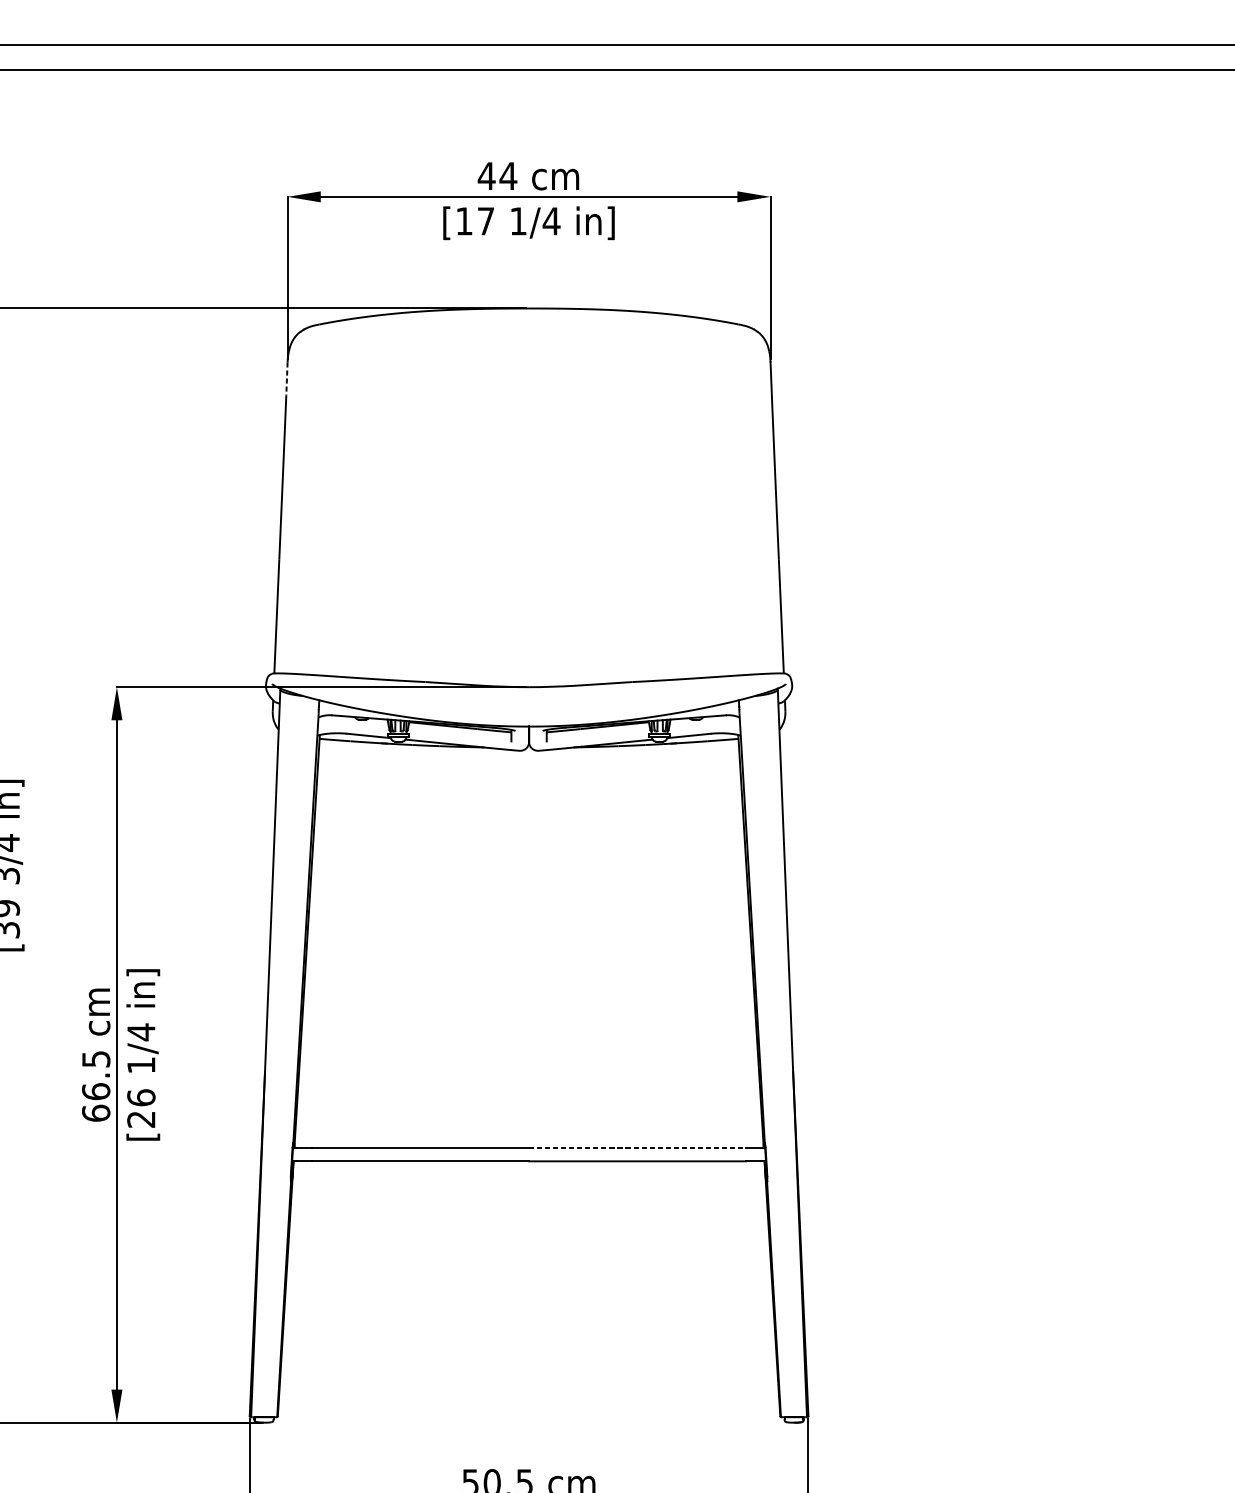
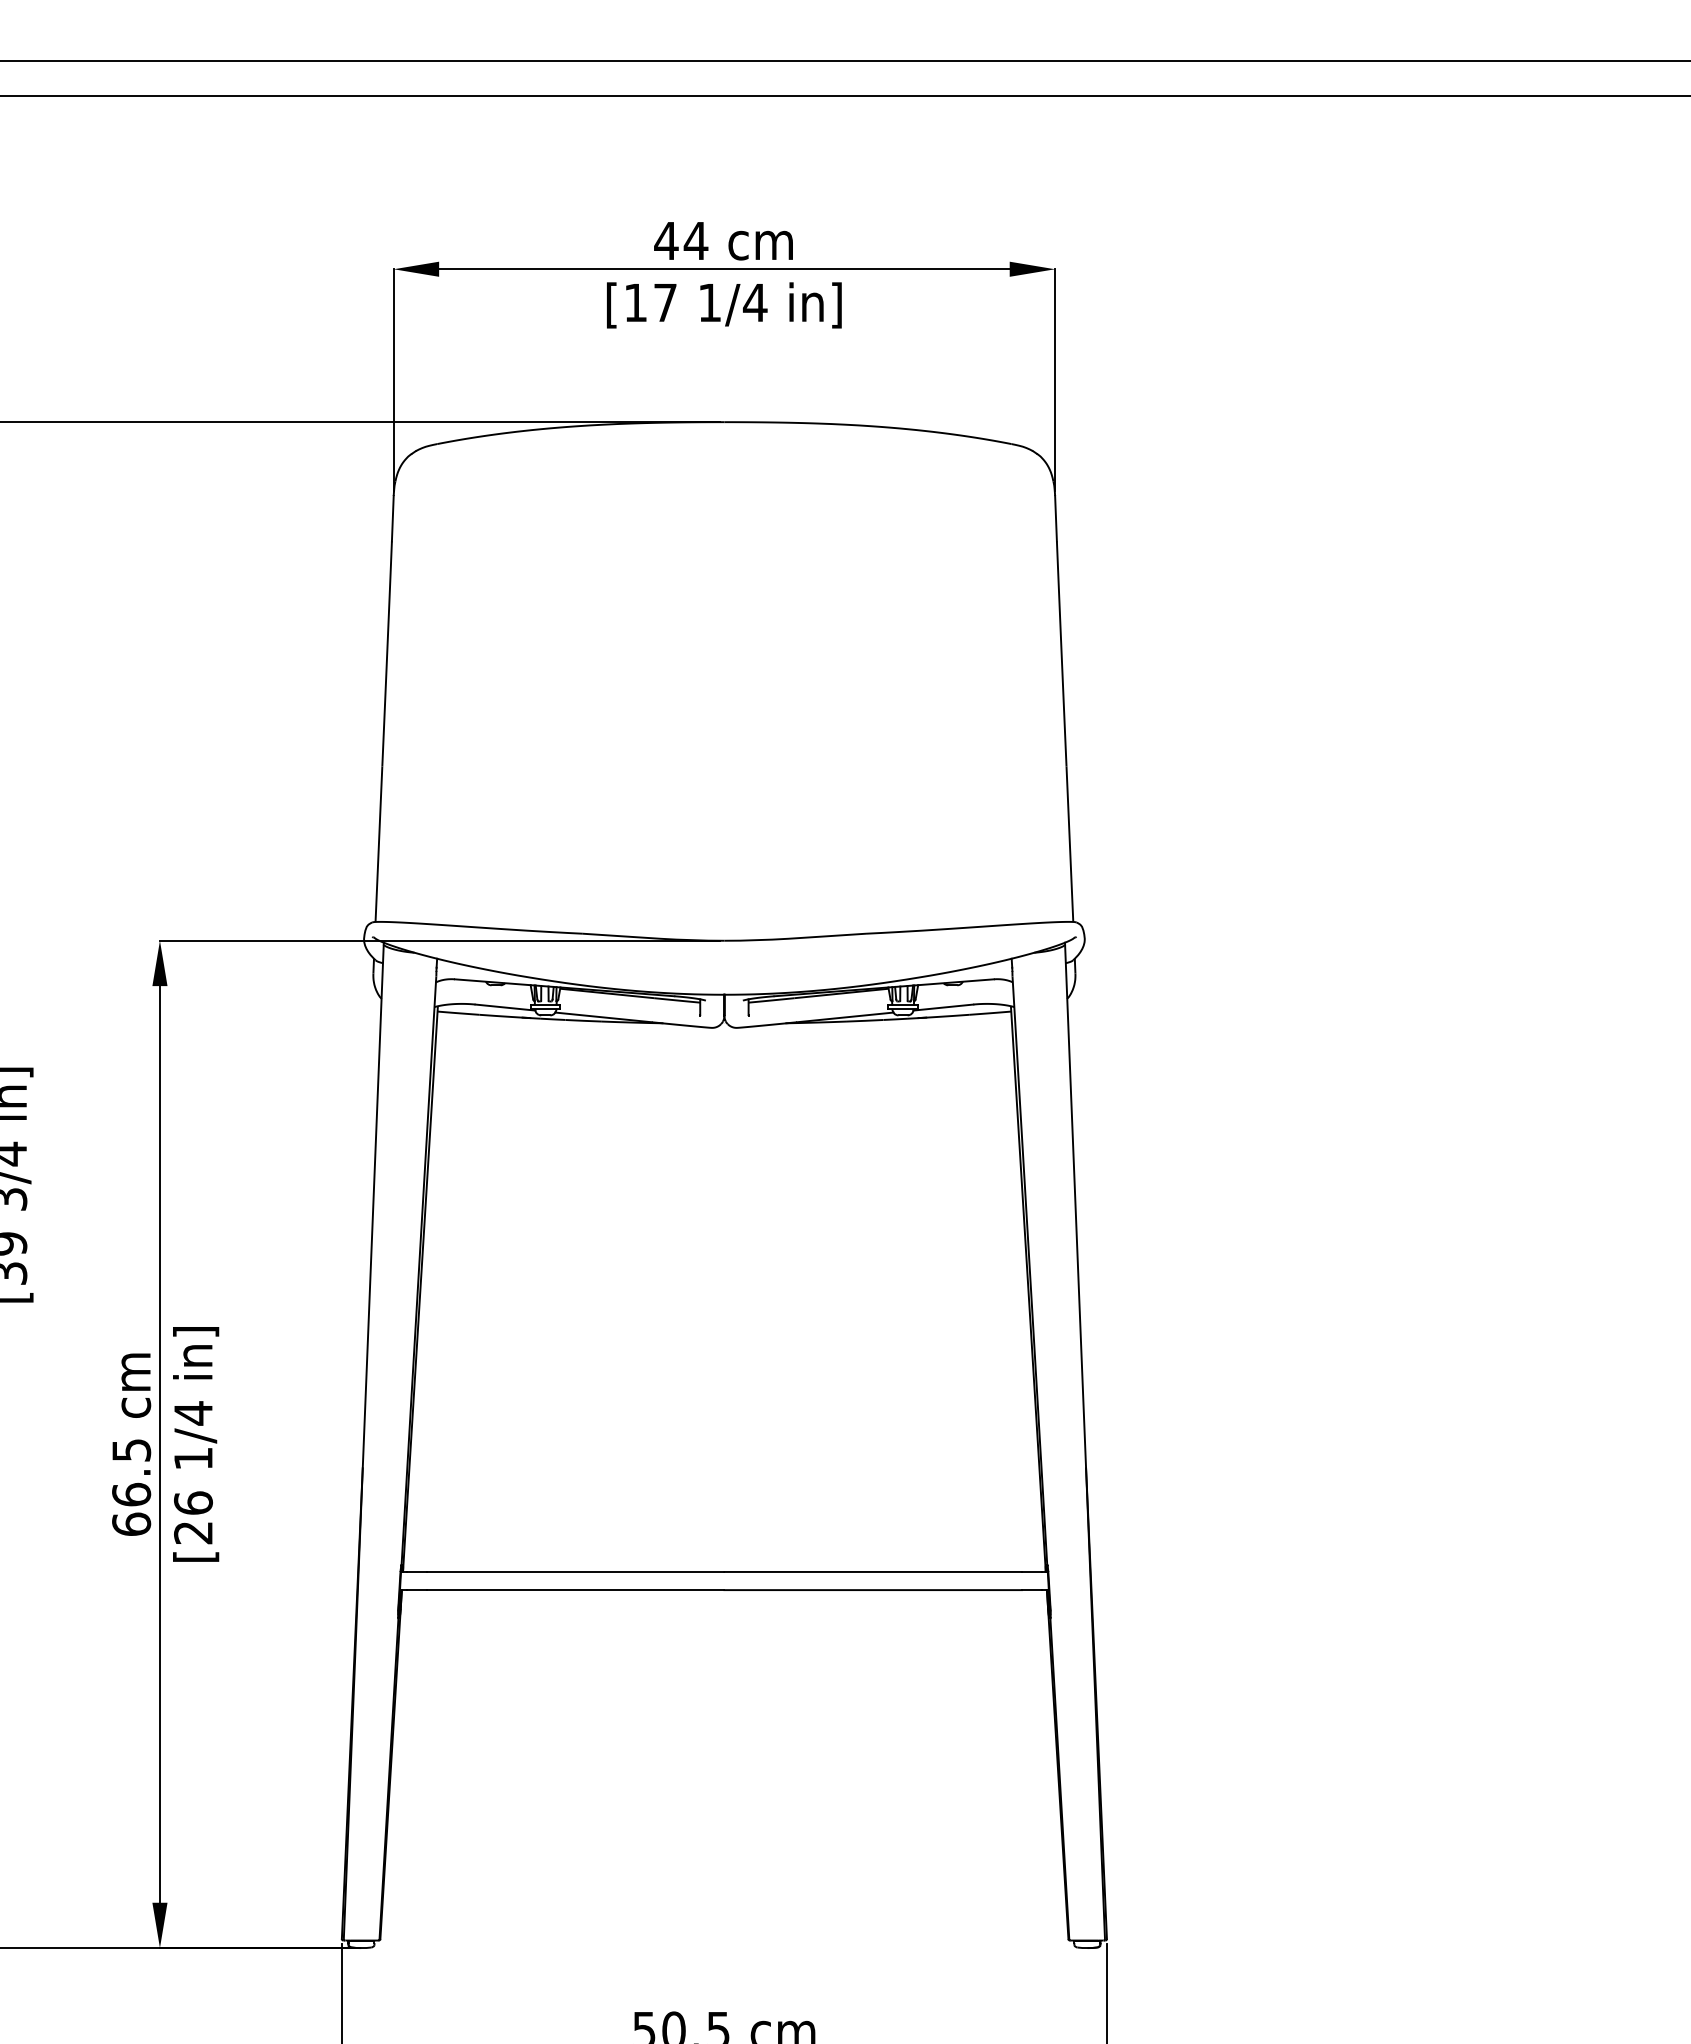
line: (286, 378) -> (392, 518), dashed -> solid
line: (637, 1147) -> (873, 1571), dashed -> solid

